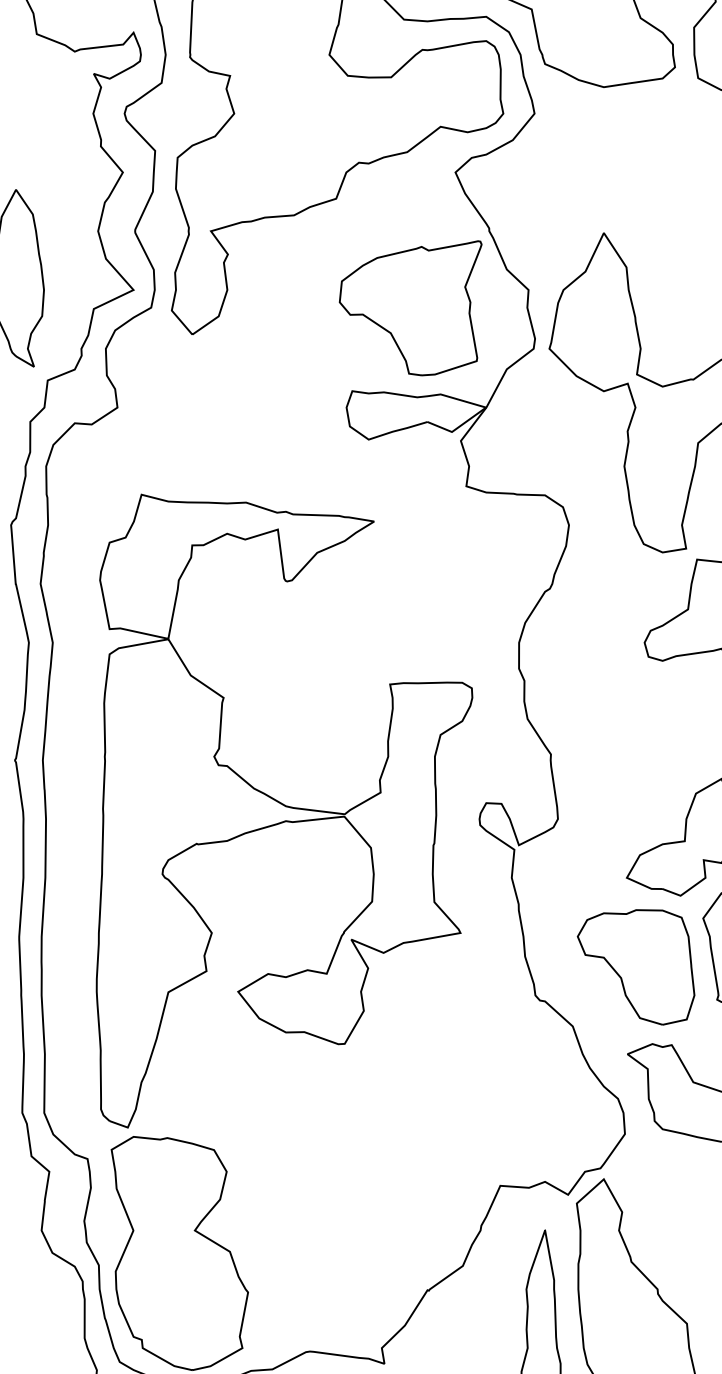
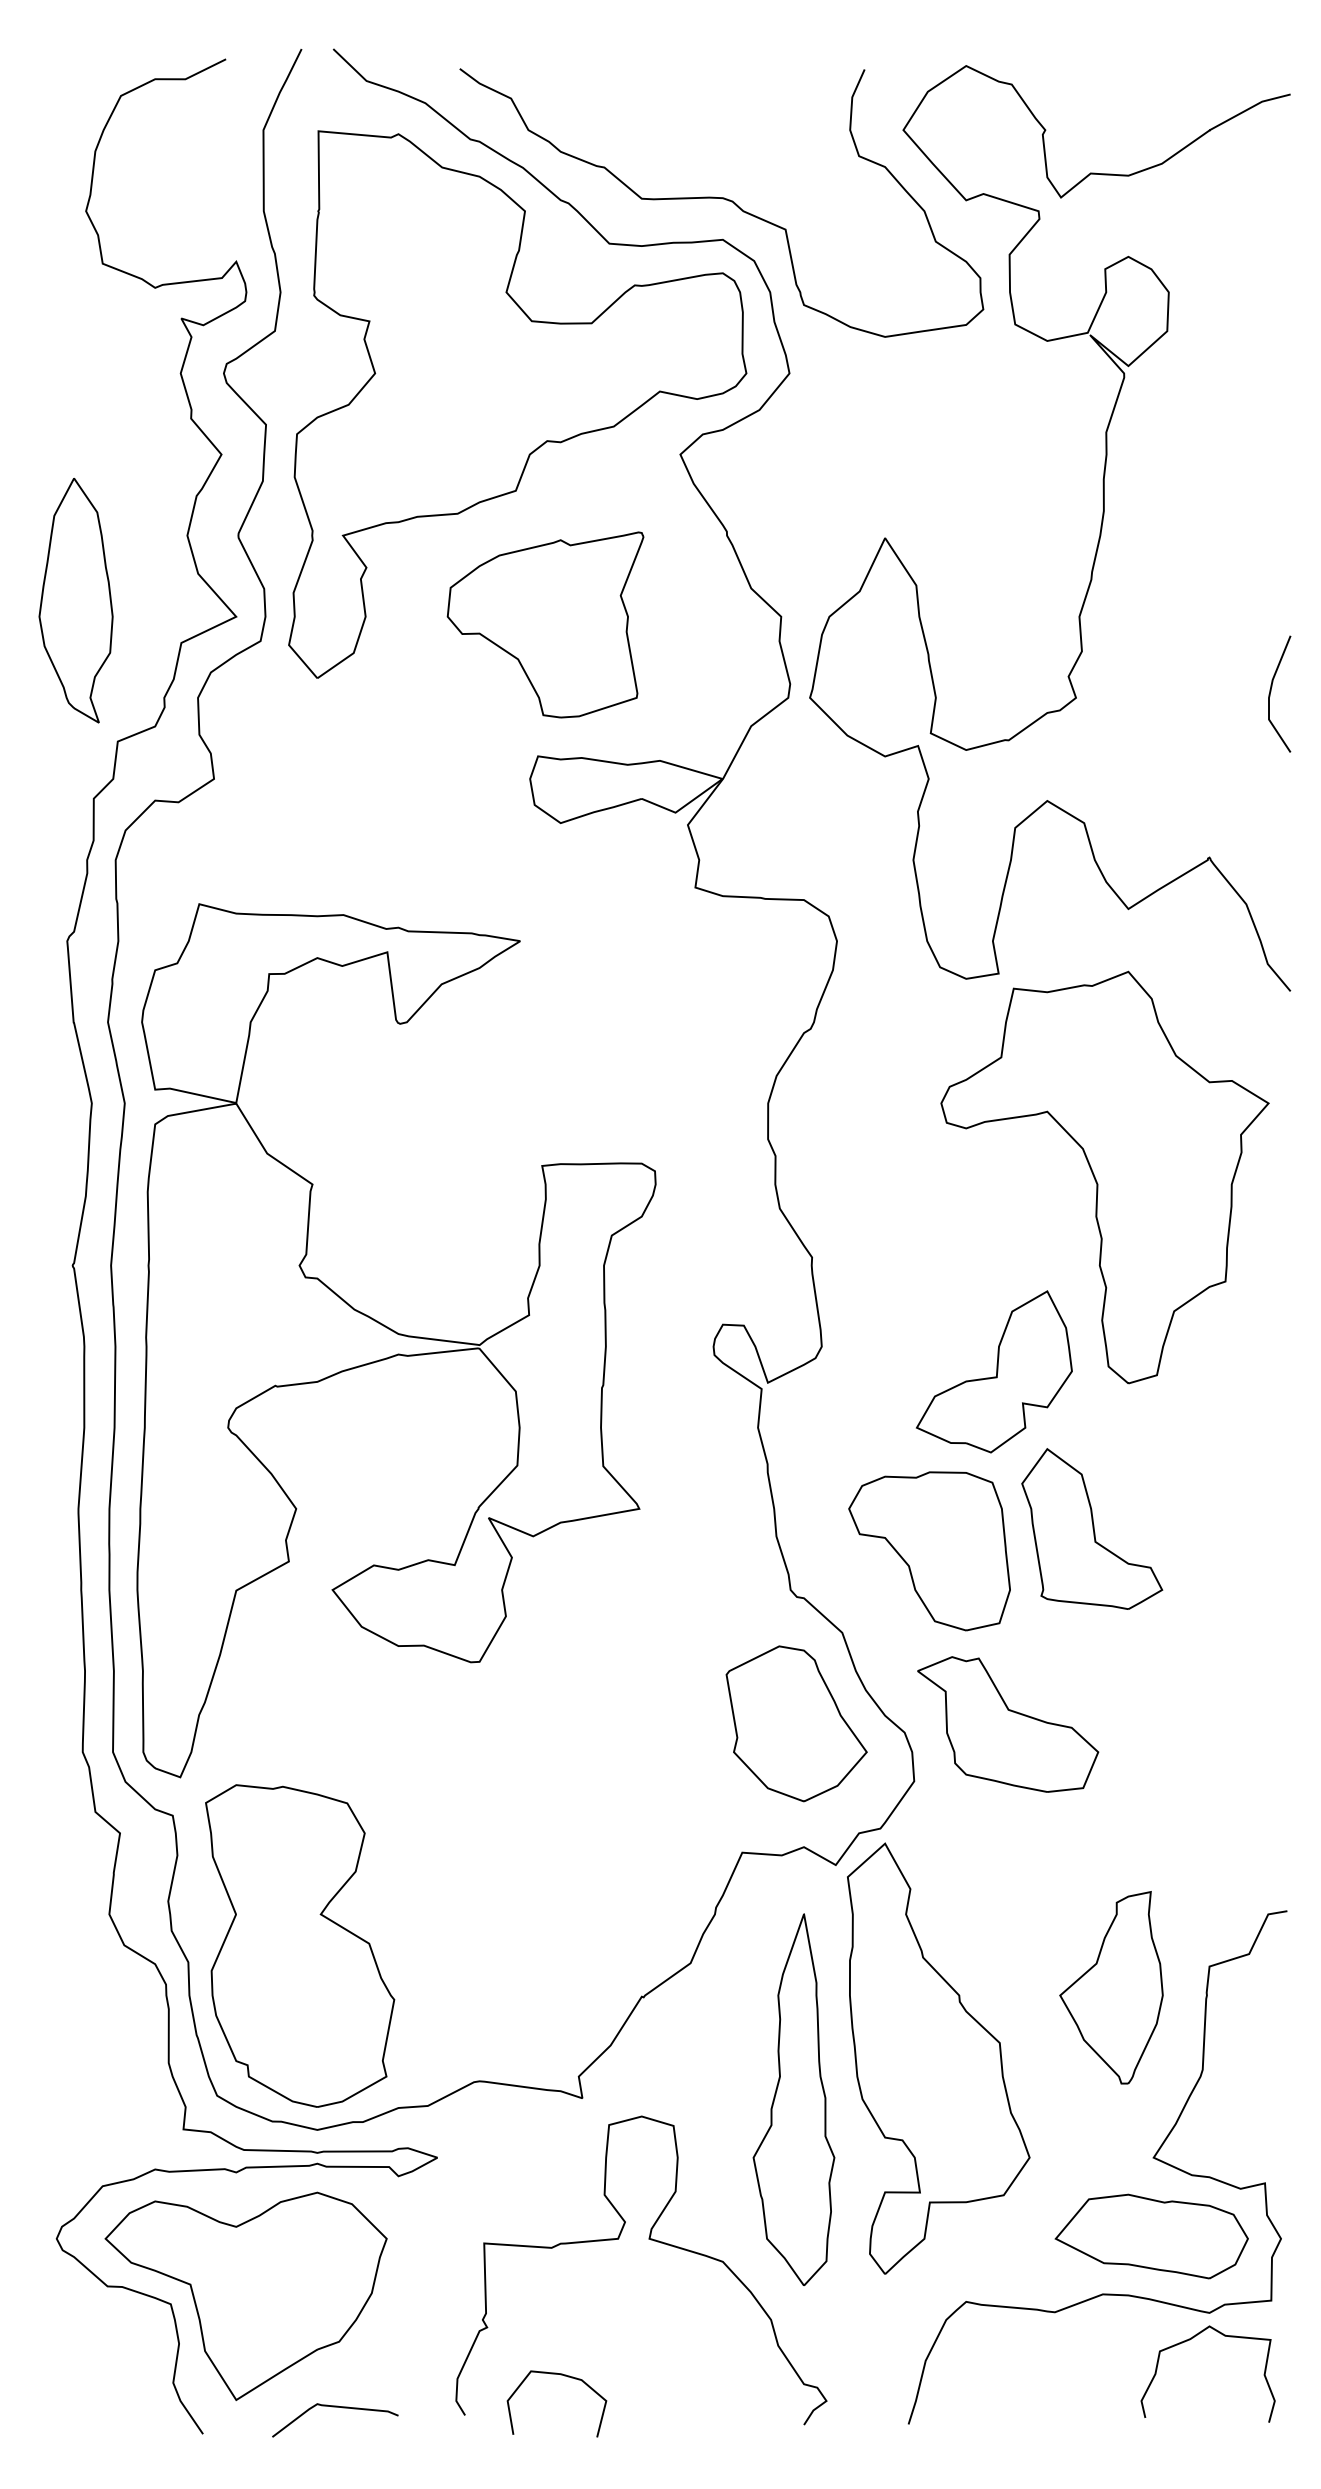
part: (410, 307) -> (545, 624), moved
part: (284, 810) -> (396, 1340), moved
part: (539, 1092) -> (796, 1723), added

